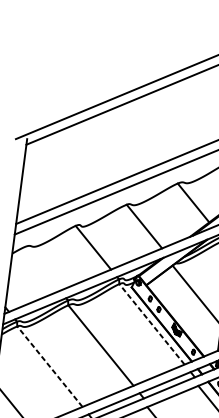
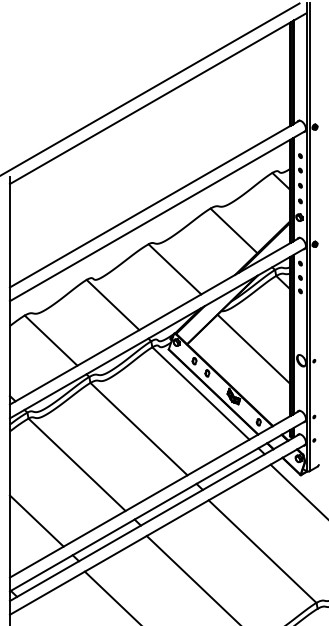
line: (41, 268) -> (50, 340), added
line: (151, 324) -> (200, 393), dashed -> solid
line: (49, 366) -> (76, 464), dashed -> solid

